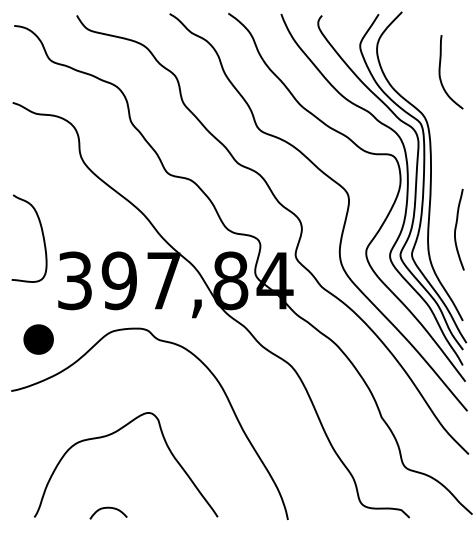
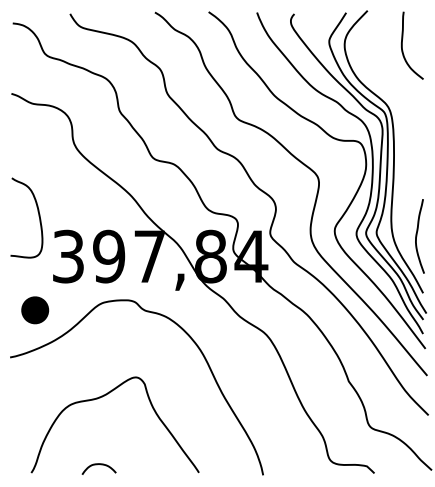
curve: (440, 72) -> (402, 45), moved
curve: (456, 229) -> (417, 236), moved

